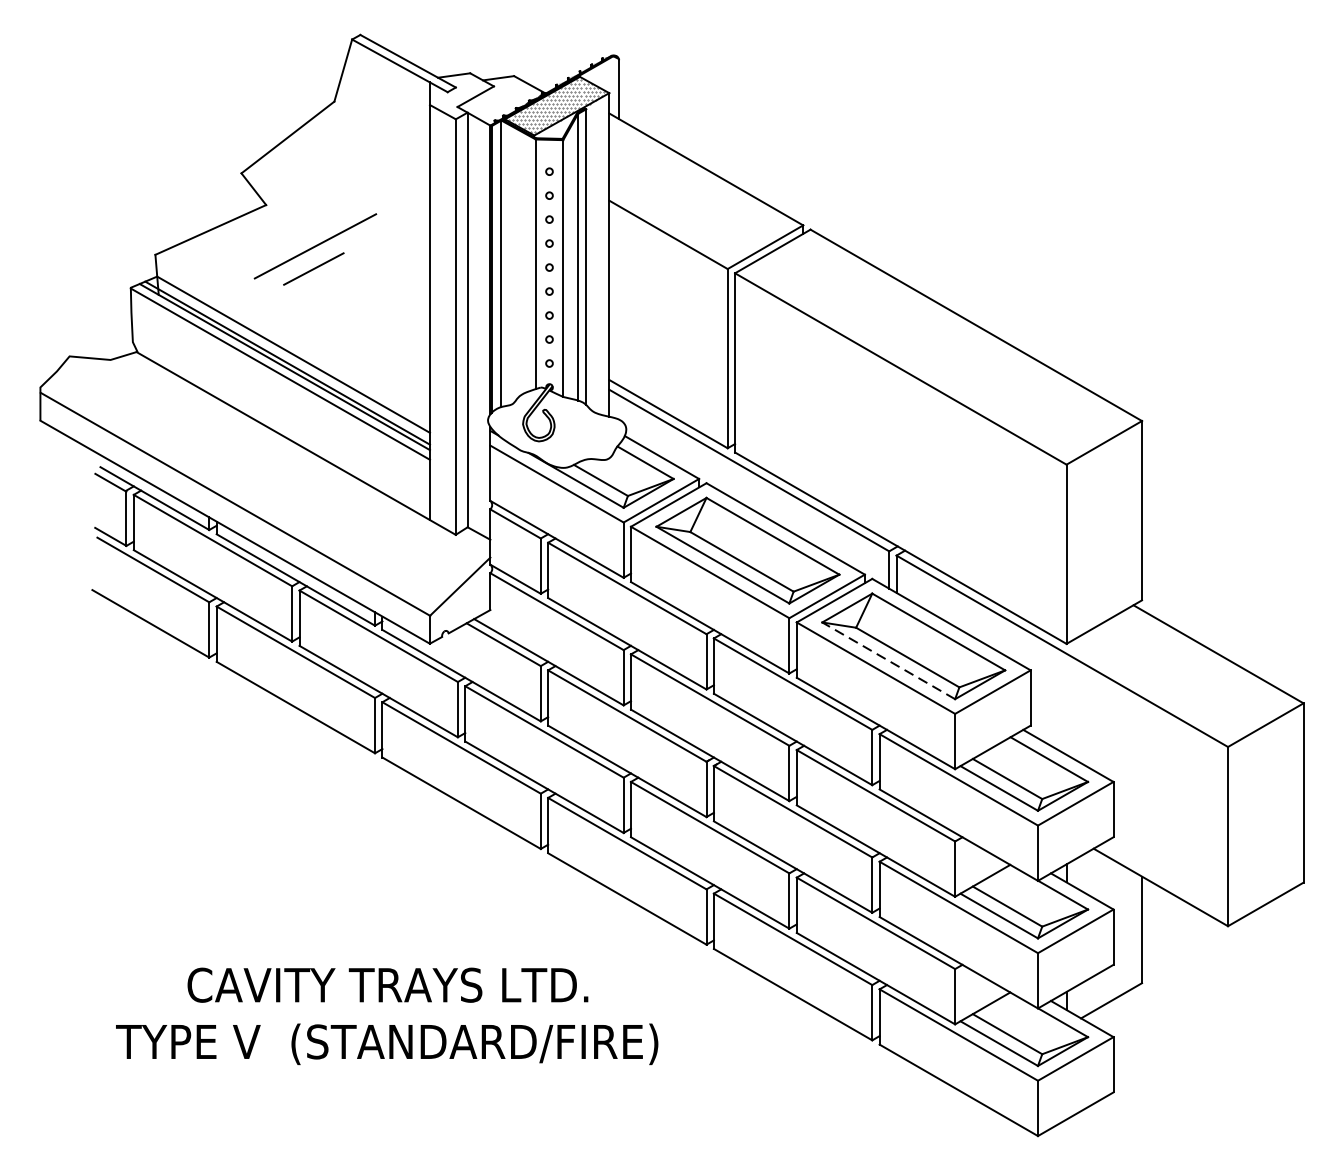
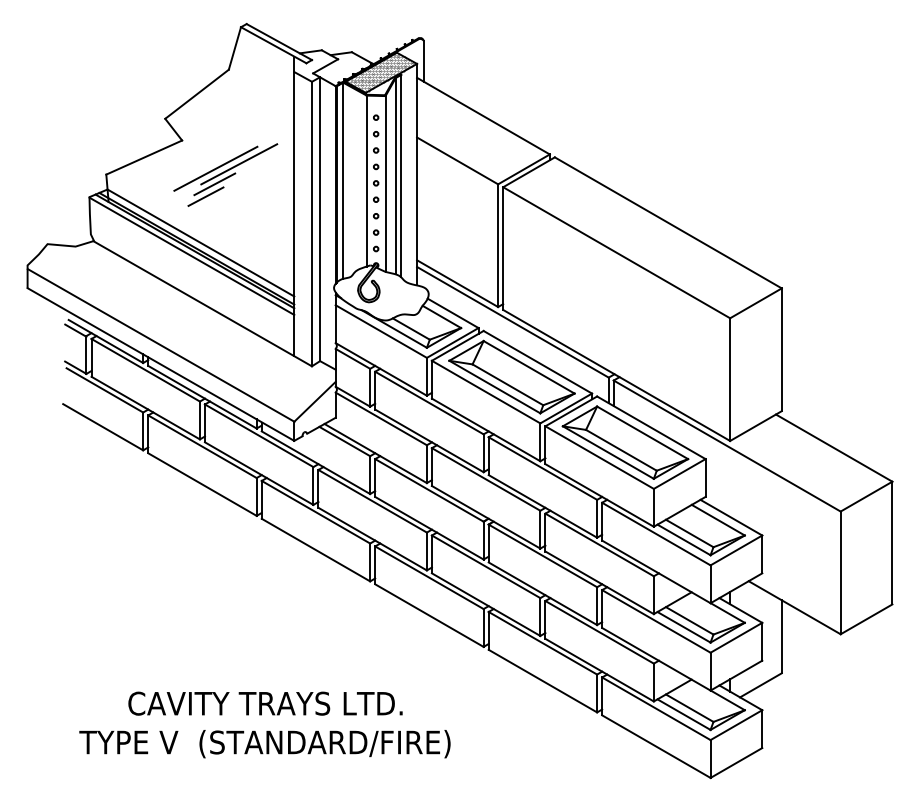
line: (349, 240) -> (239, 164), added
line: (300, 286) -> (205, 196), added
line: (888, 660) -> (608, 452), dashed -> solid
text: (386, 1015) -> (264, 724), moved

